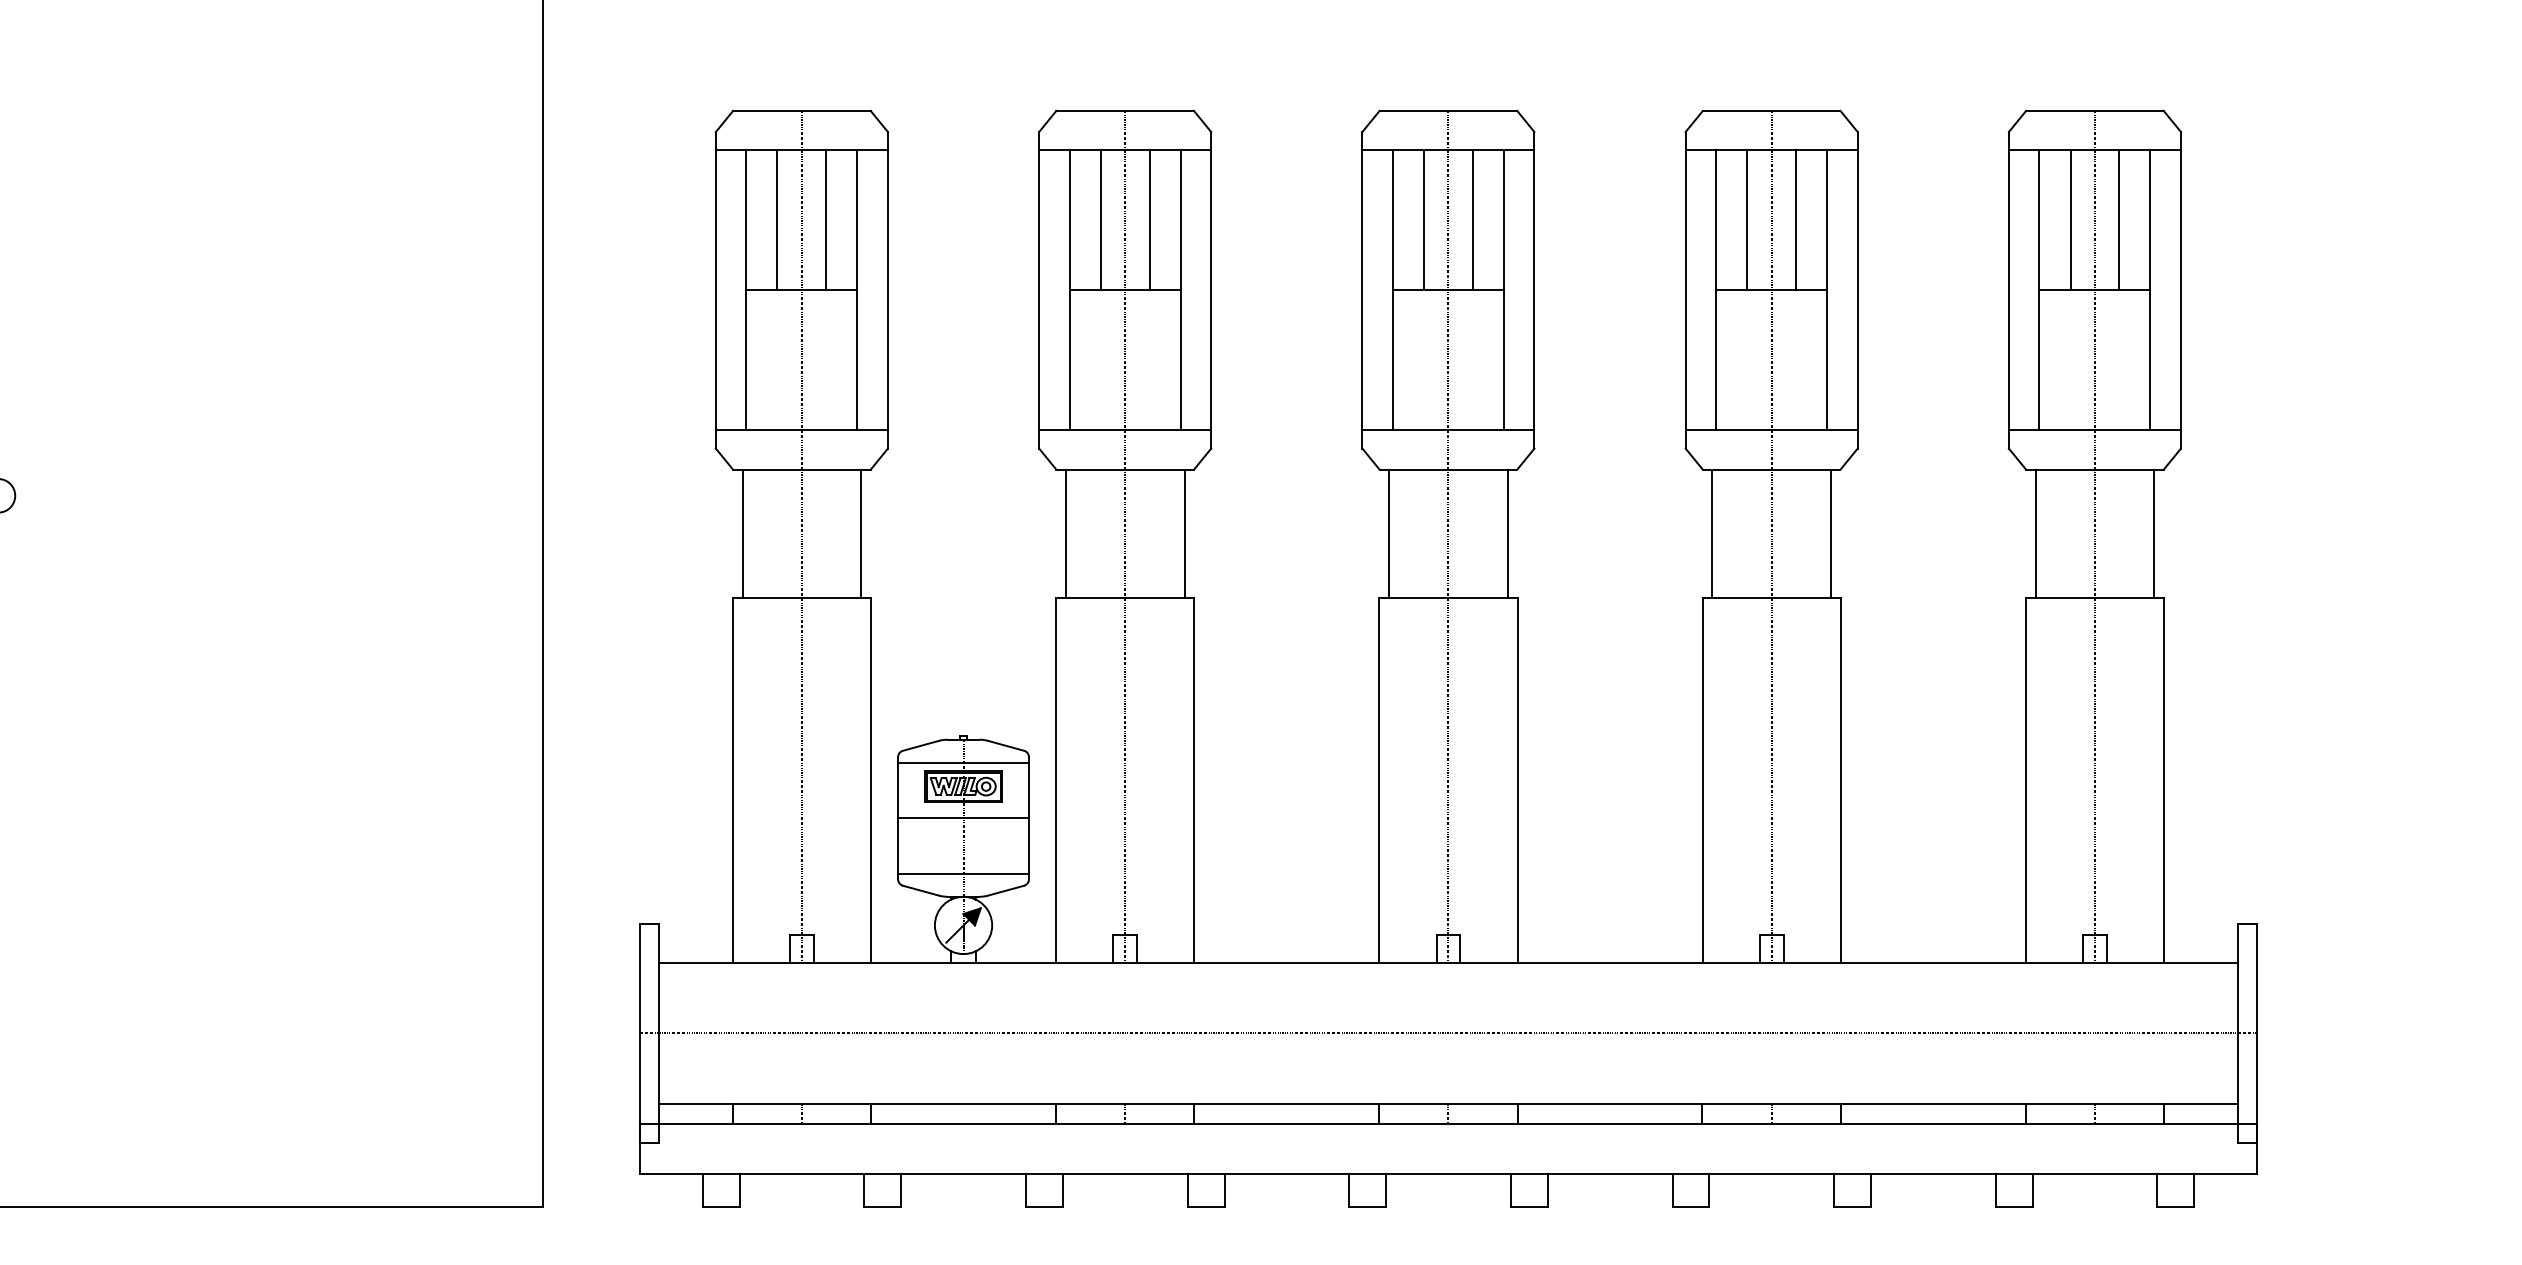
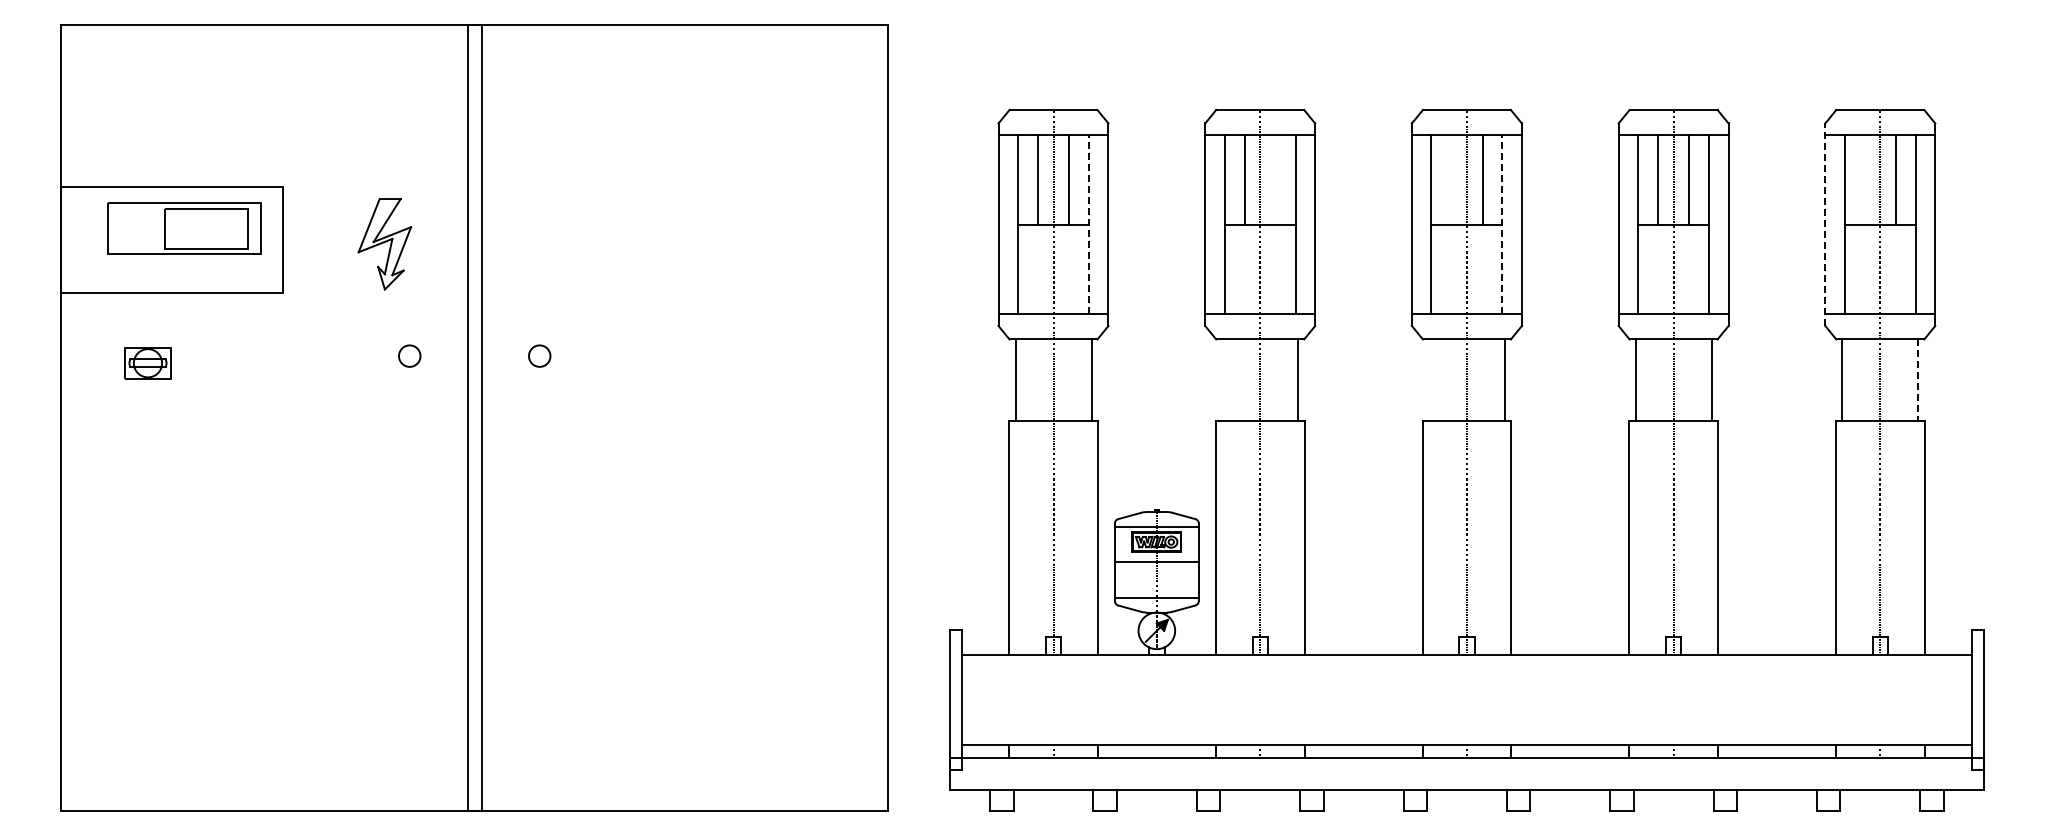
line: (1149, 219) -> (1275, 179), removed
line: (1424, 219) -> (1451, 179), removed
line: (2070, 219) -> (1864, 179), removed
line: (858, 289) -> (1089, 224), solid -> dashed
line: (1504, 289) -> (1502, 224), solid -> dashed
line: (2009, 289) -> (1825, 224), solid -> dashed
line: (1066, 533) -> (1222, 380), removed
line: (1388, 533) -> (1428, 380), removed
line: (2154, 533) -> (1918, 380), solid -> dashed
line: (1447, 1032) -> (1466, 699), removed

